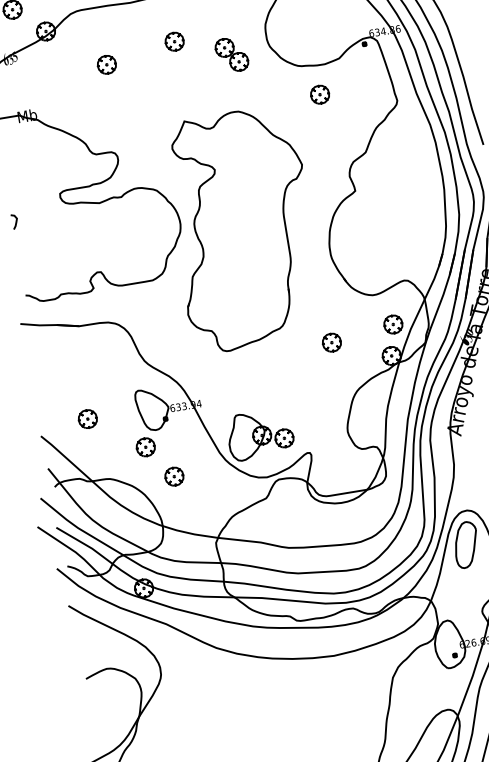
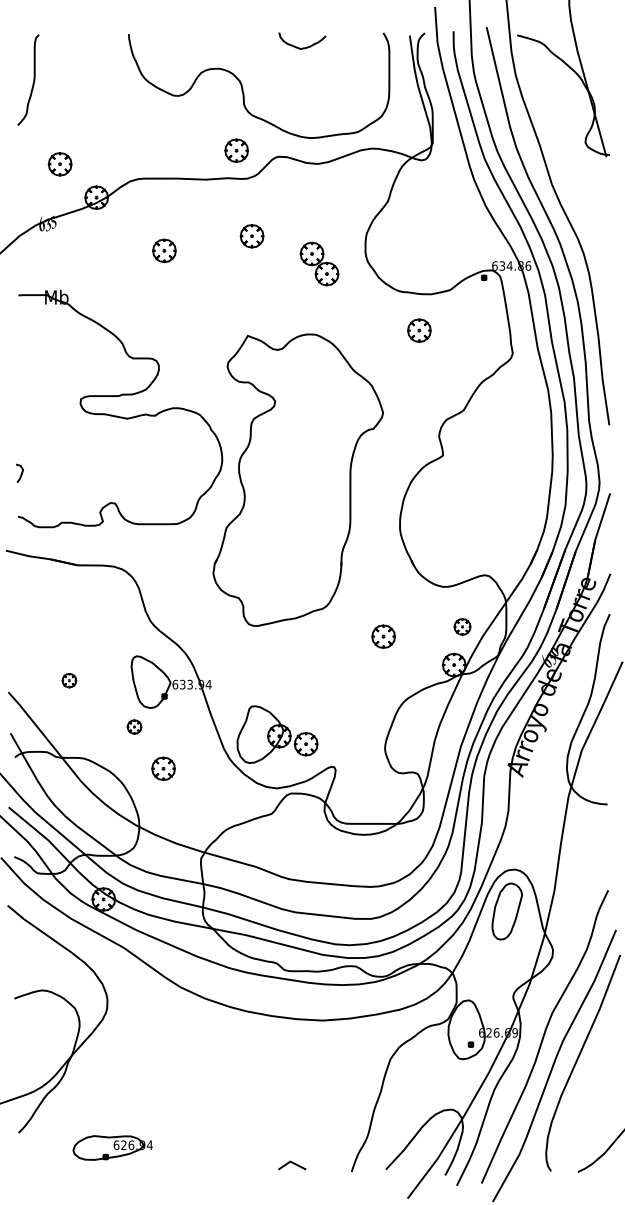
curve: (15, 220) -> (21, 472), moved
part: (393, 324) -> (462, 626), size x0.7
part: (87, 418) -> (69, 680), size x0.6
part: (145, 446) -> (134, 726), size x0.6

